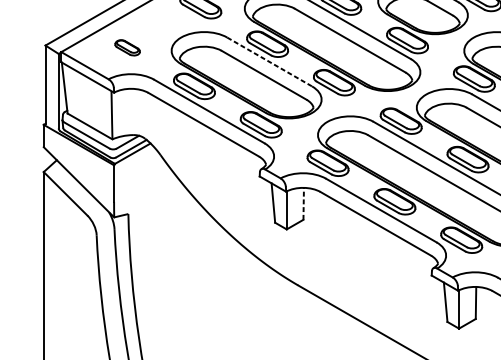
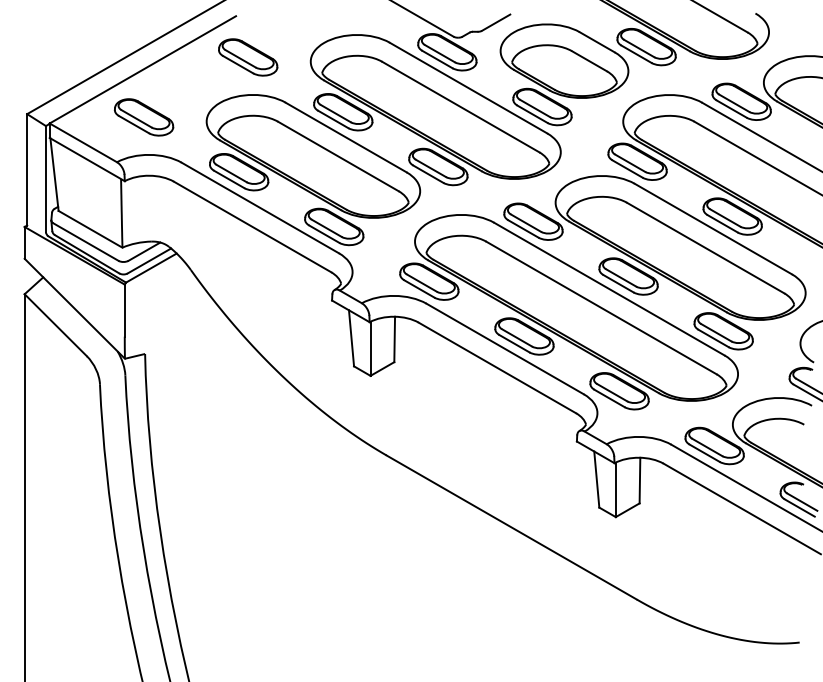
part: (127, 47) -> (143, 117), size x1.67
line: (269, 61) -> (346, 137), dashed -> solid
line: (303, 203) -> (394, 339), dashed -> solid

